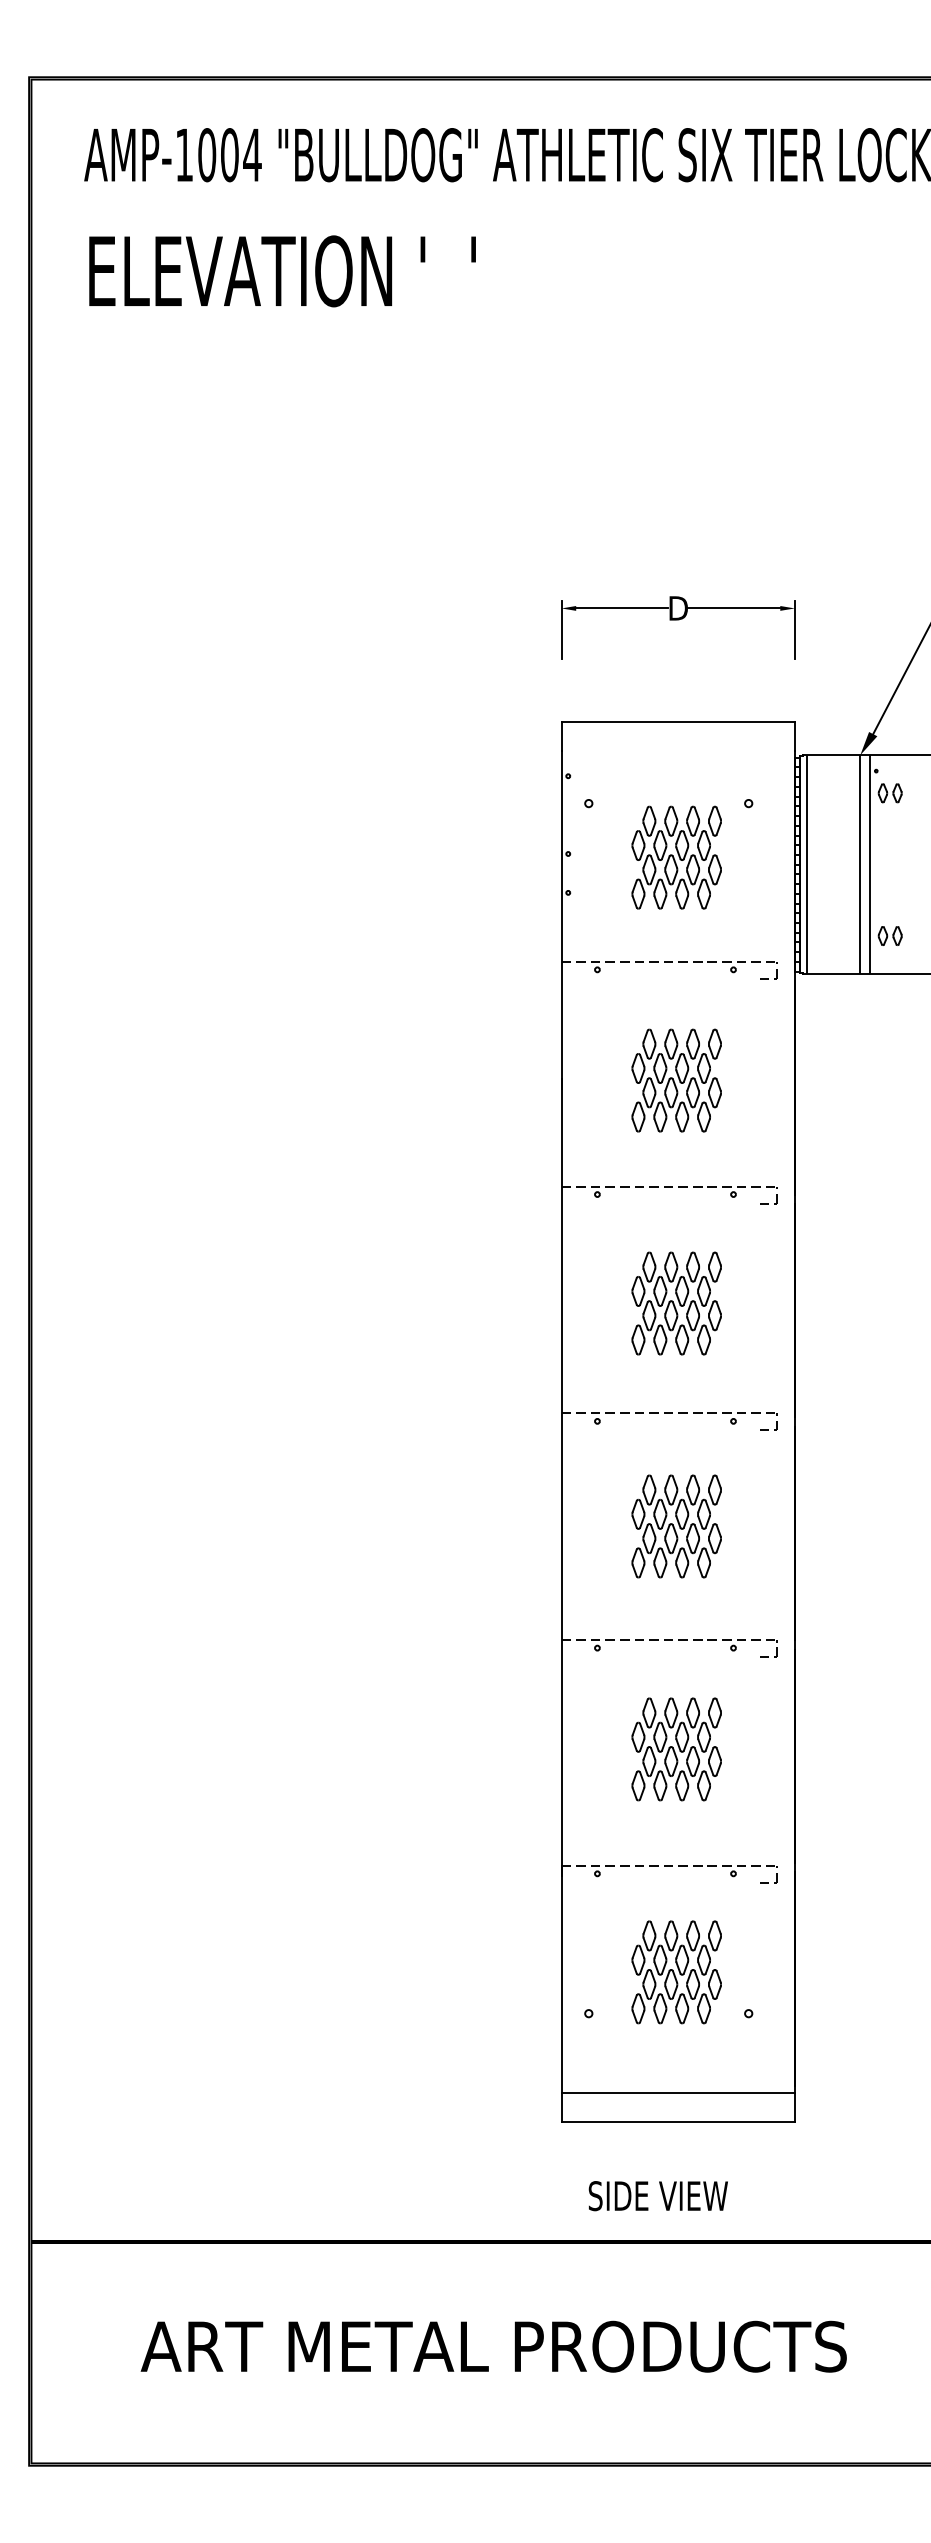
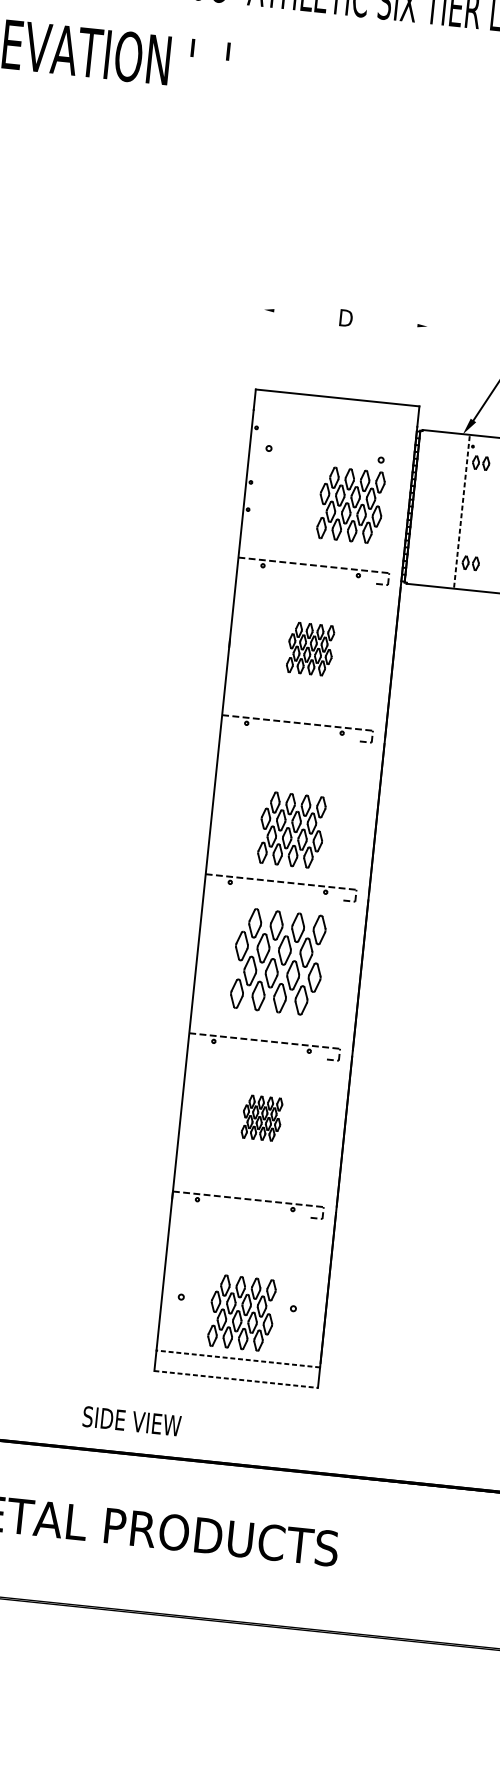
line: (622, 608) -> (306, 314), removed
line: (734, 608) -> (385, 322), removed
line: (561, 629) -> (262, 324), removed
line: (794, 629) -> (425, 341), removed
part: (676, 857) -> (350, 505), moved
line: (807, 864) -> (417, 507), removed
line: (860, 864) -> (455, 510), removed
line: (870, 864) -> (462, 511), solid -> dashed
part: (676, 1080) -> (310, 649), size x0.7
part: (676, 1303) -> (291, 830), moved
part: (676, 1526) -> (278, 961), size x1.4
part: (676, 1749) -> (261, 1118), size x0.6
part: (676, 1972) -> (241, 1313), moved
line: (678, 2092) -> (238, 1358), solid -> dashed
line: (678, 2121) -> (236, 1379), solid -> dashed
text: (657, 2196) -> (131, 1421), moved

